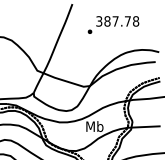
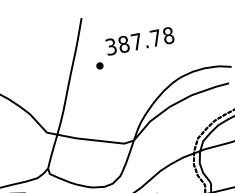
text: (113, 24) -> (134, 47), moved

